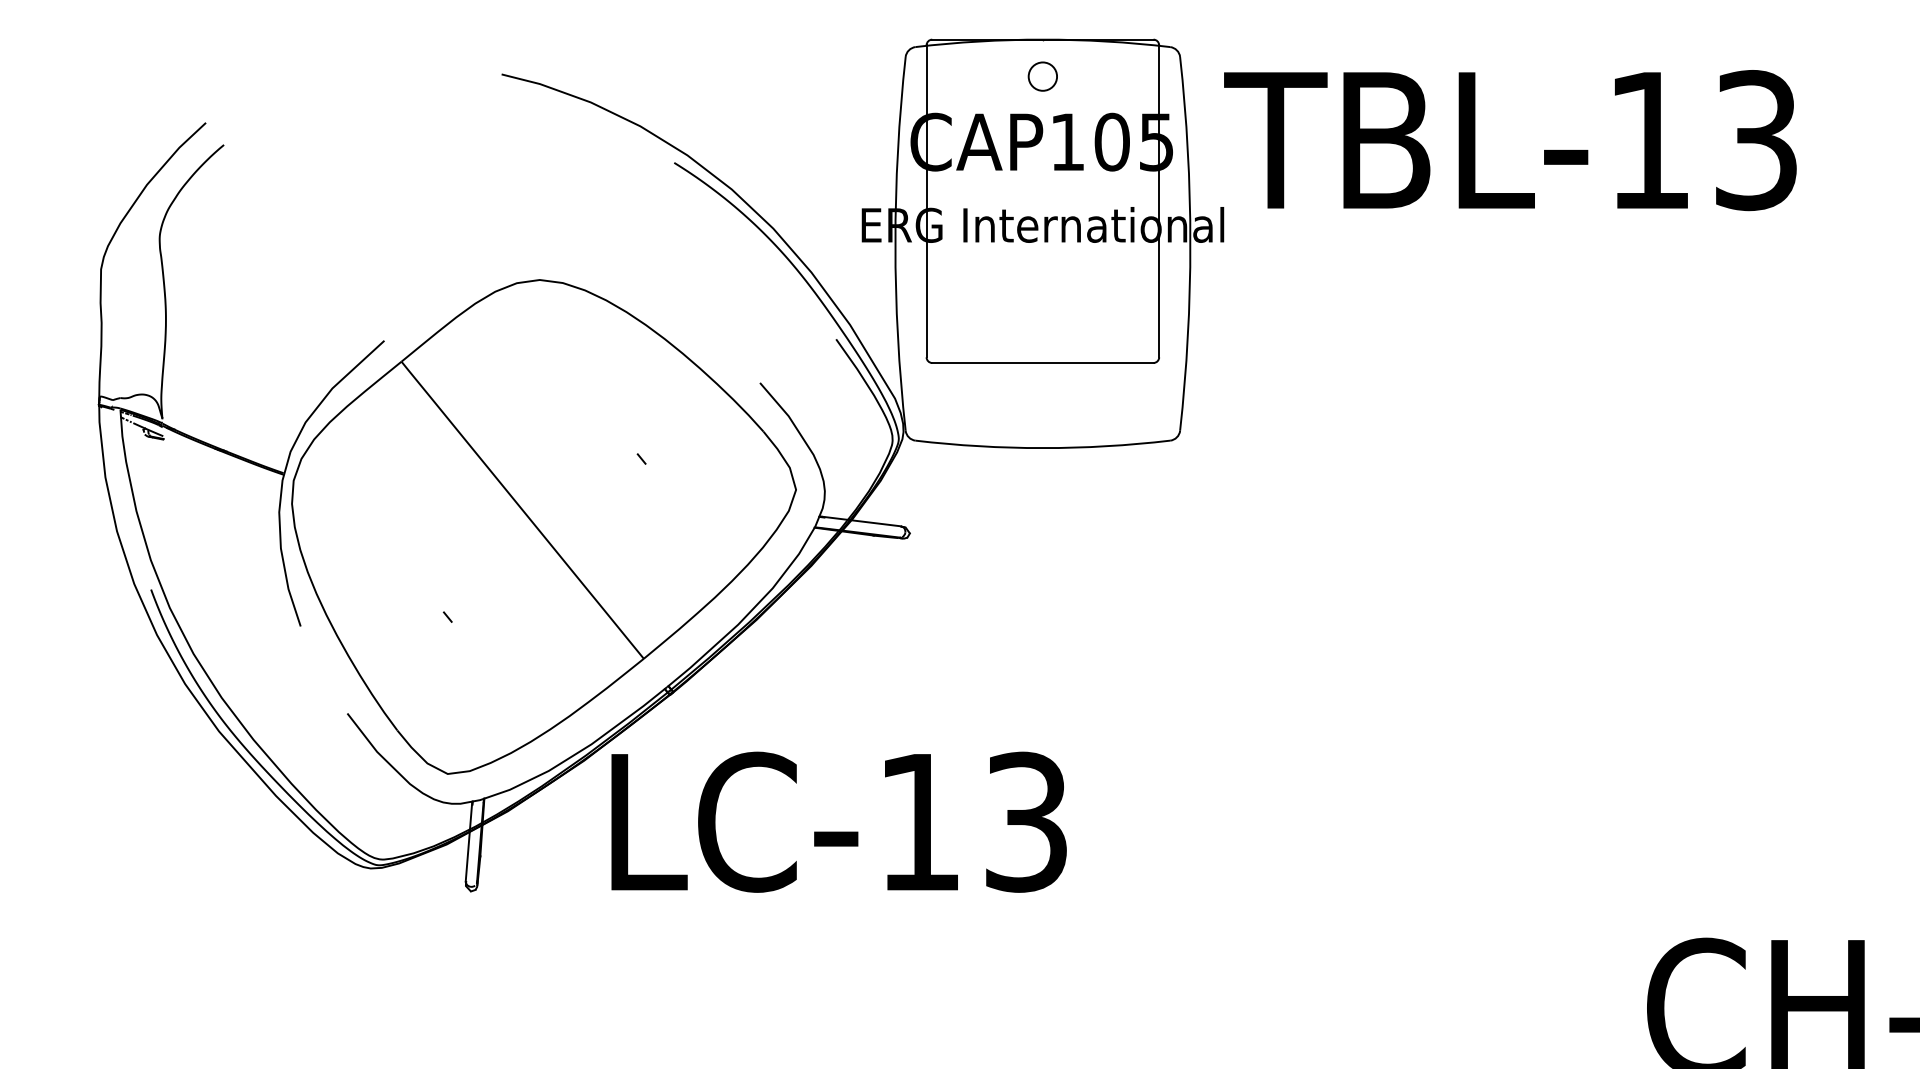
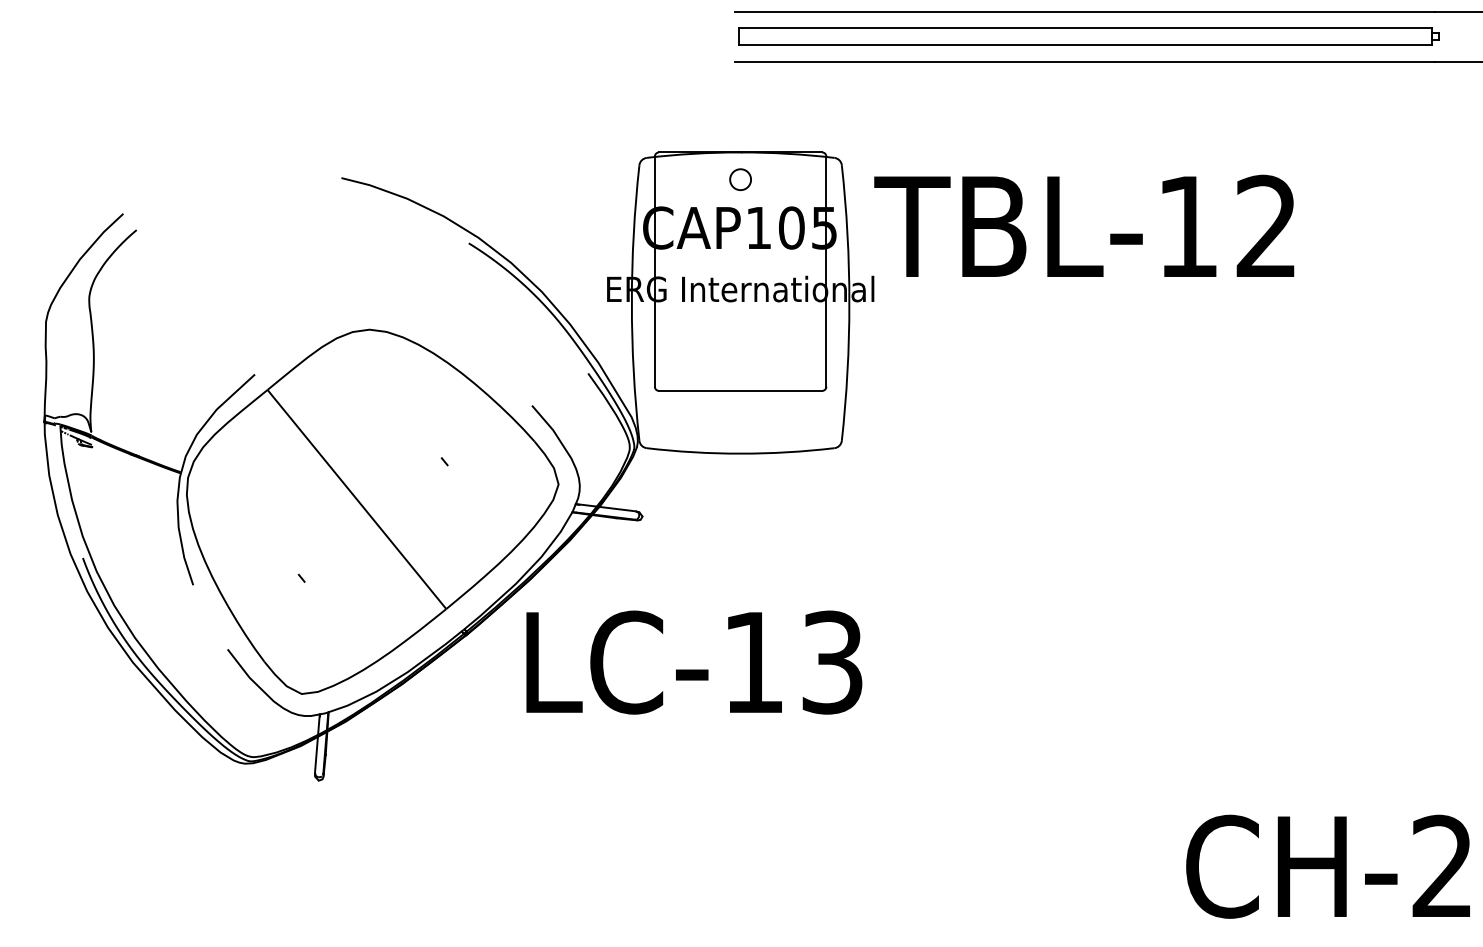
text: (1755, 140) -> (1266, 226), TBL-13 -> TBL-12
text: (839, 822) -> (694, 662), moved

